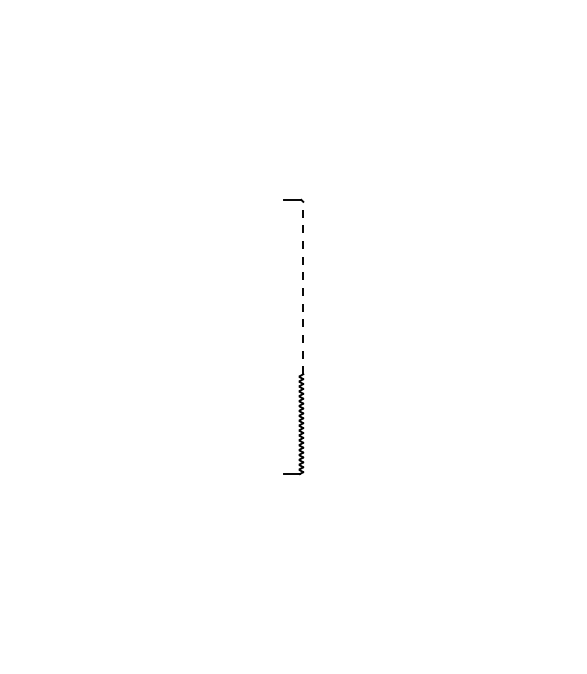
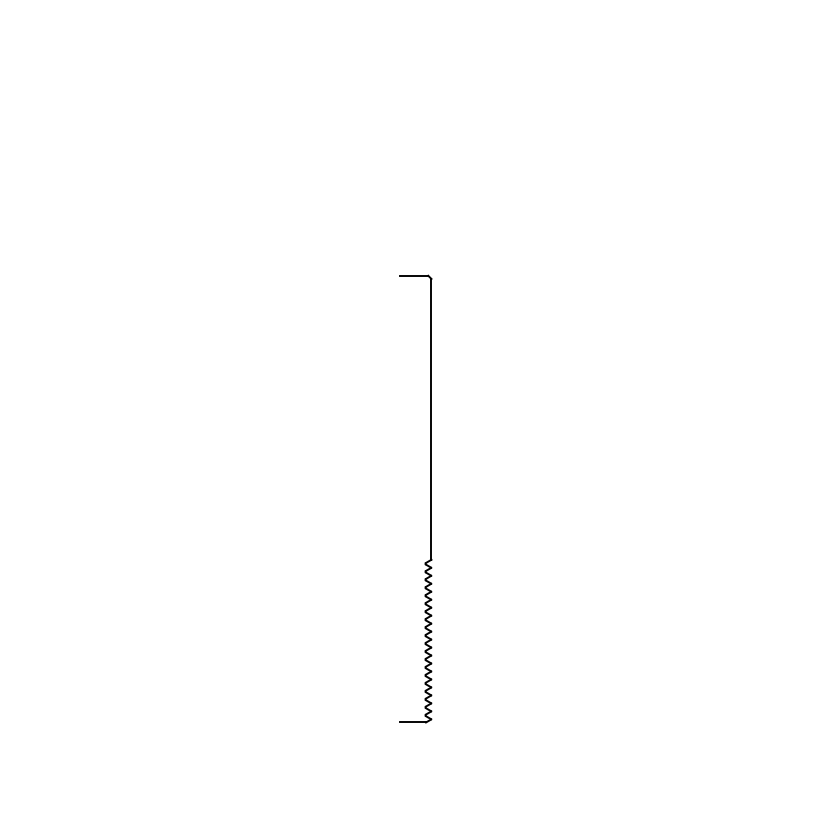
line: (303, 287) -> (431, 418), dashed -> solid

